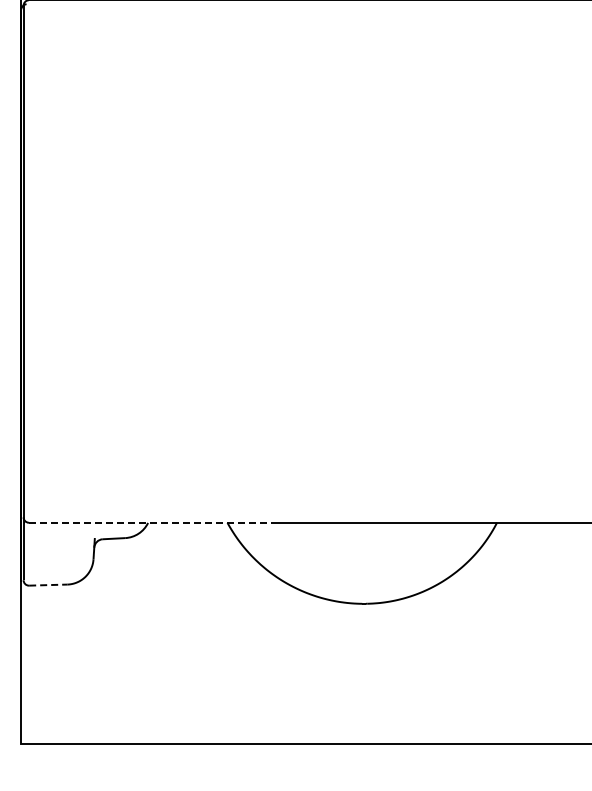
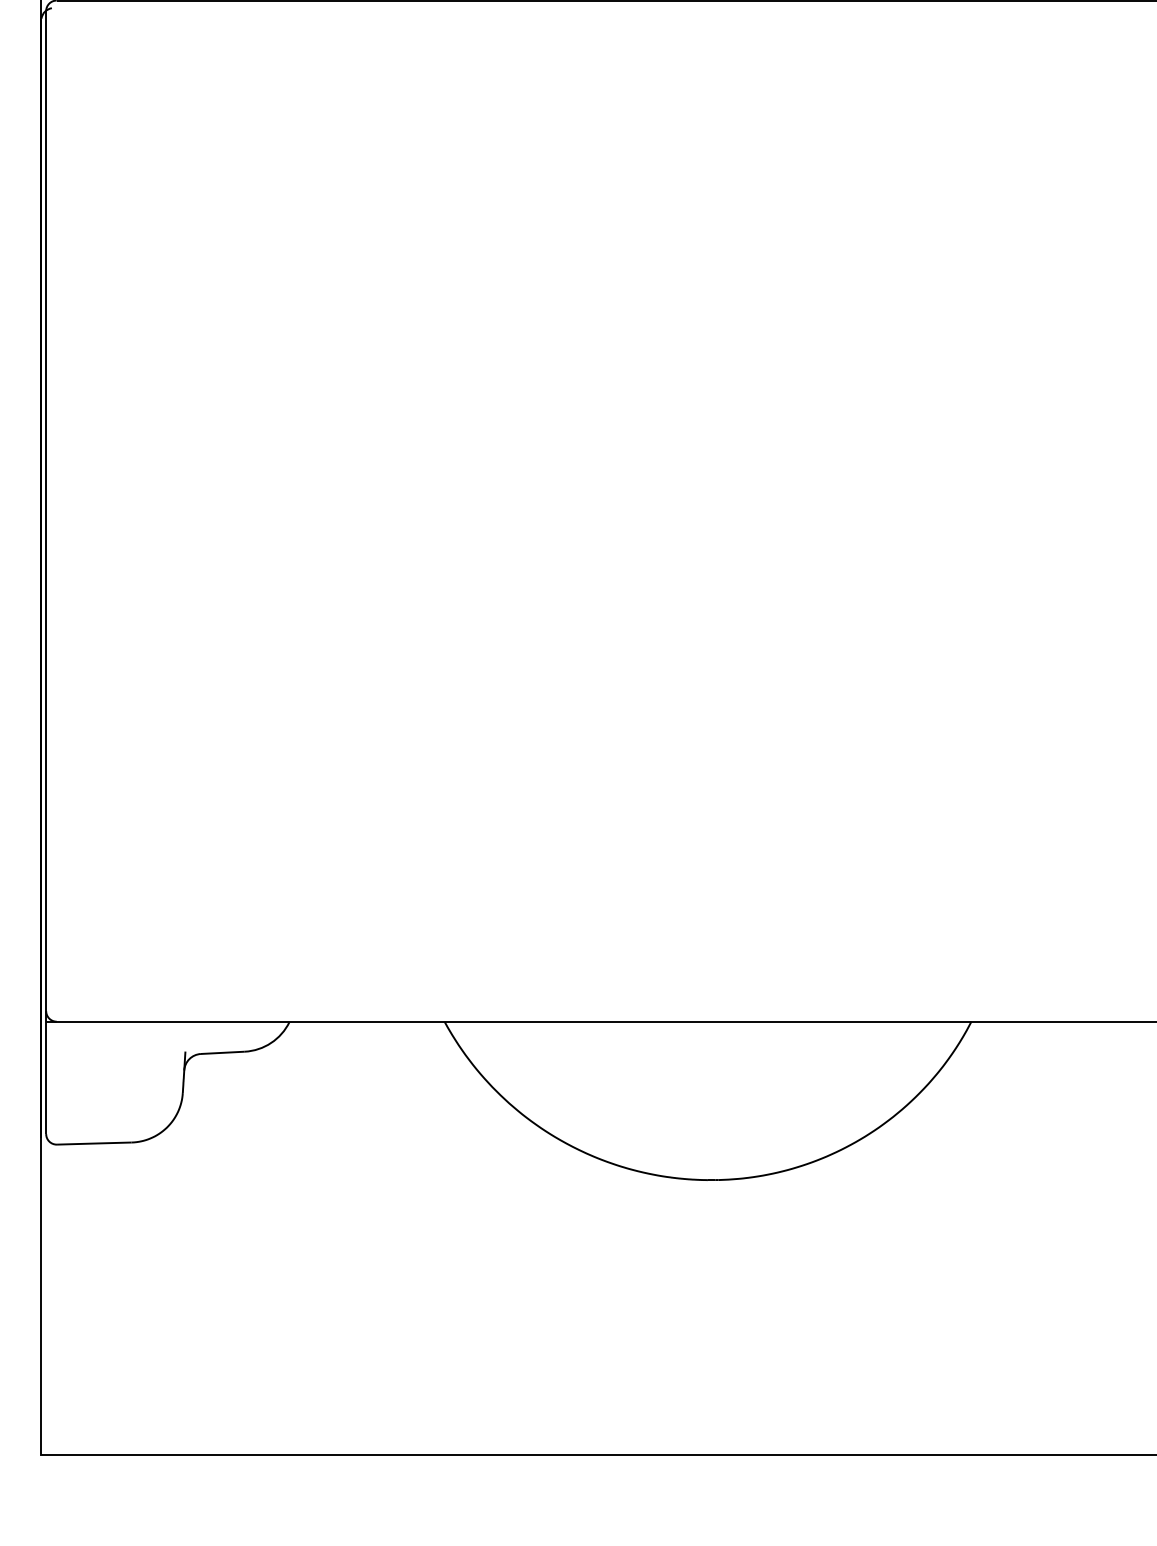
line: (150, 522) -> (294, 1021), dashed -> solid
line: (48, 585) -> (94, 1144), dashed -> solid

